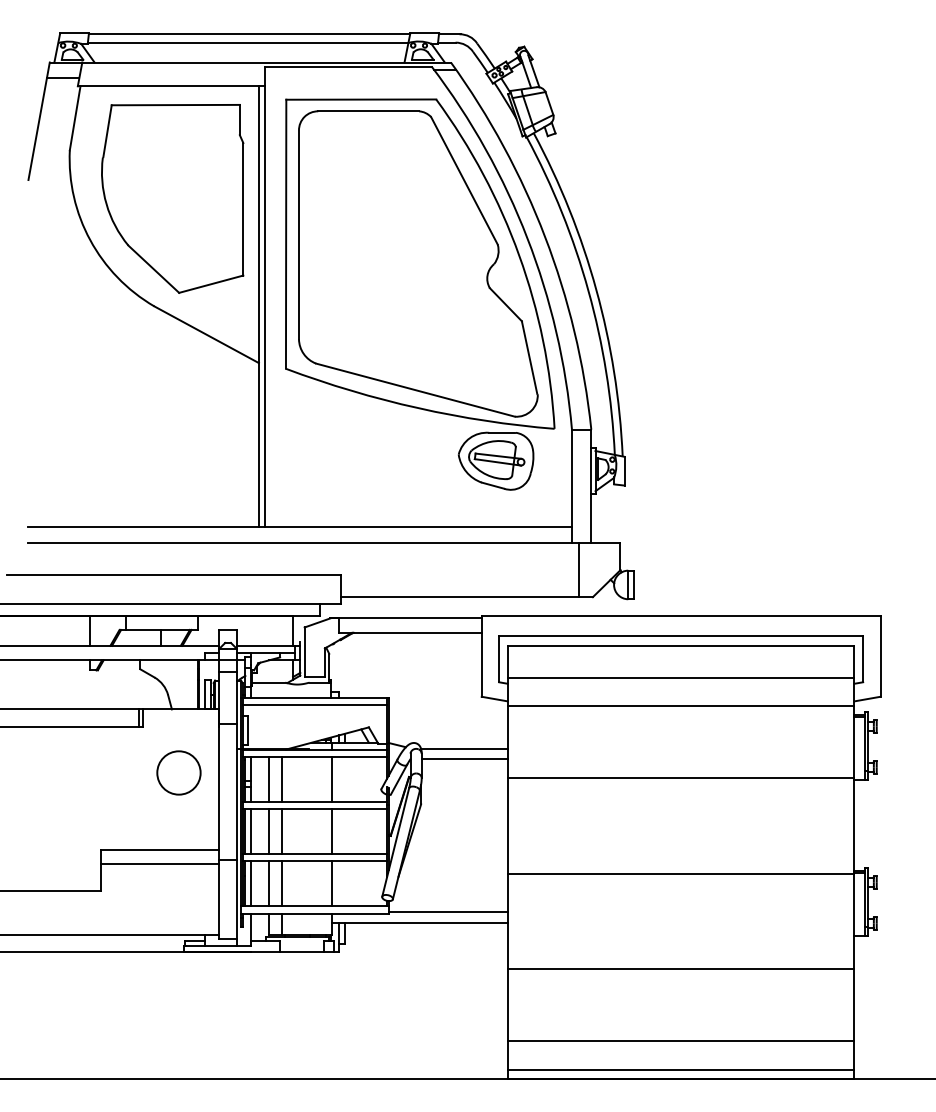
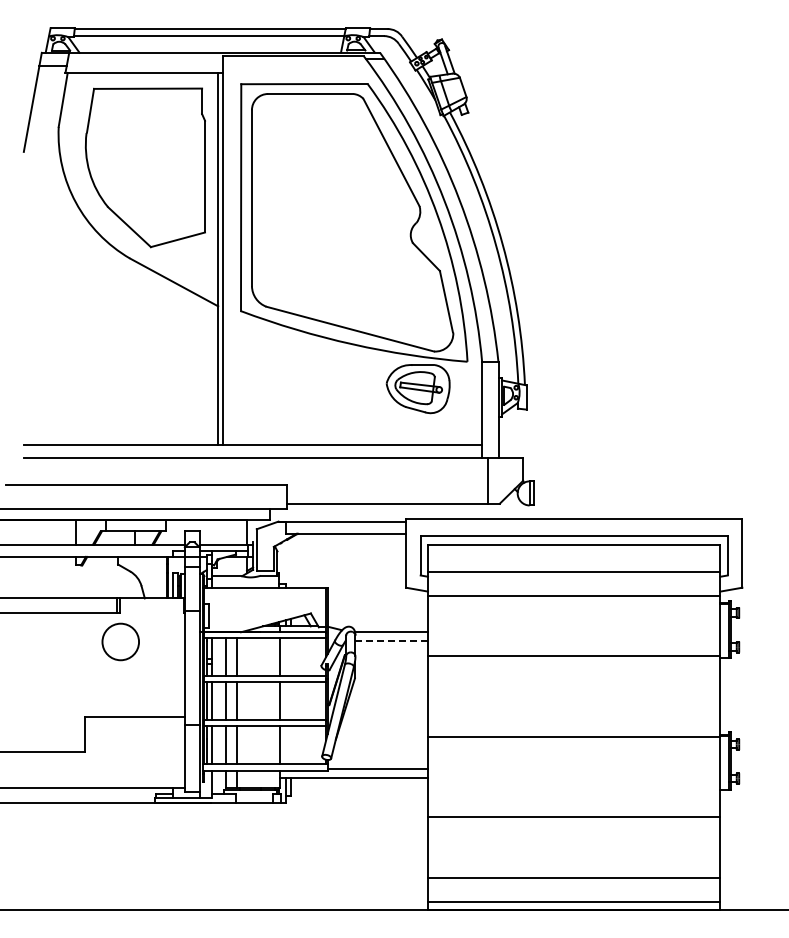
line: (315, 704) -> (265, 594), removed
line: (465, 759) -> (392, 640), solid -> dashed
circle: (178, 772) -> (120, 641), moved
line: (159, 863) -> (134, 728), removed

